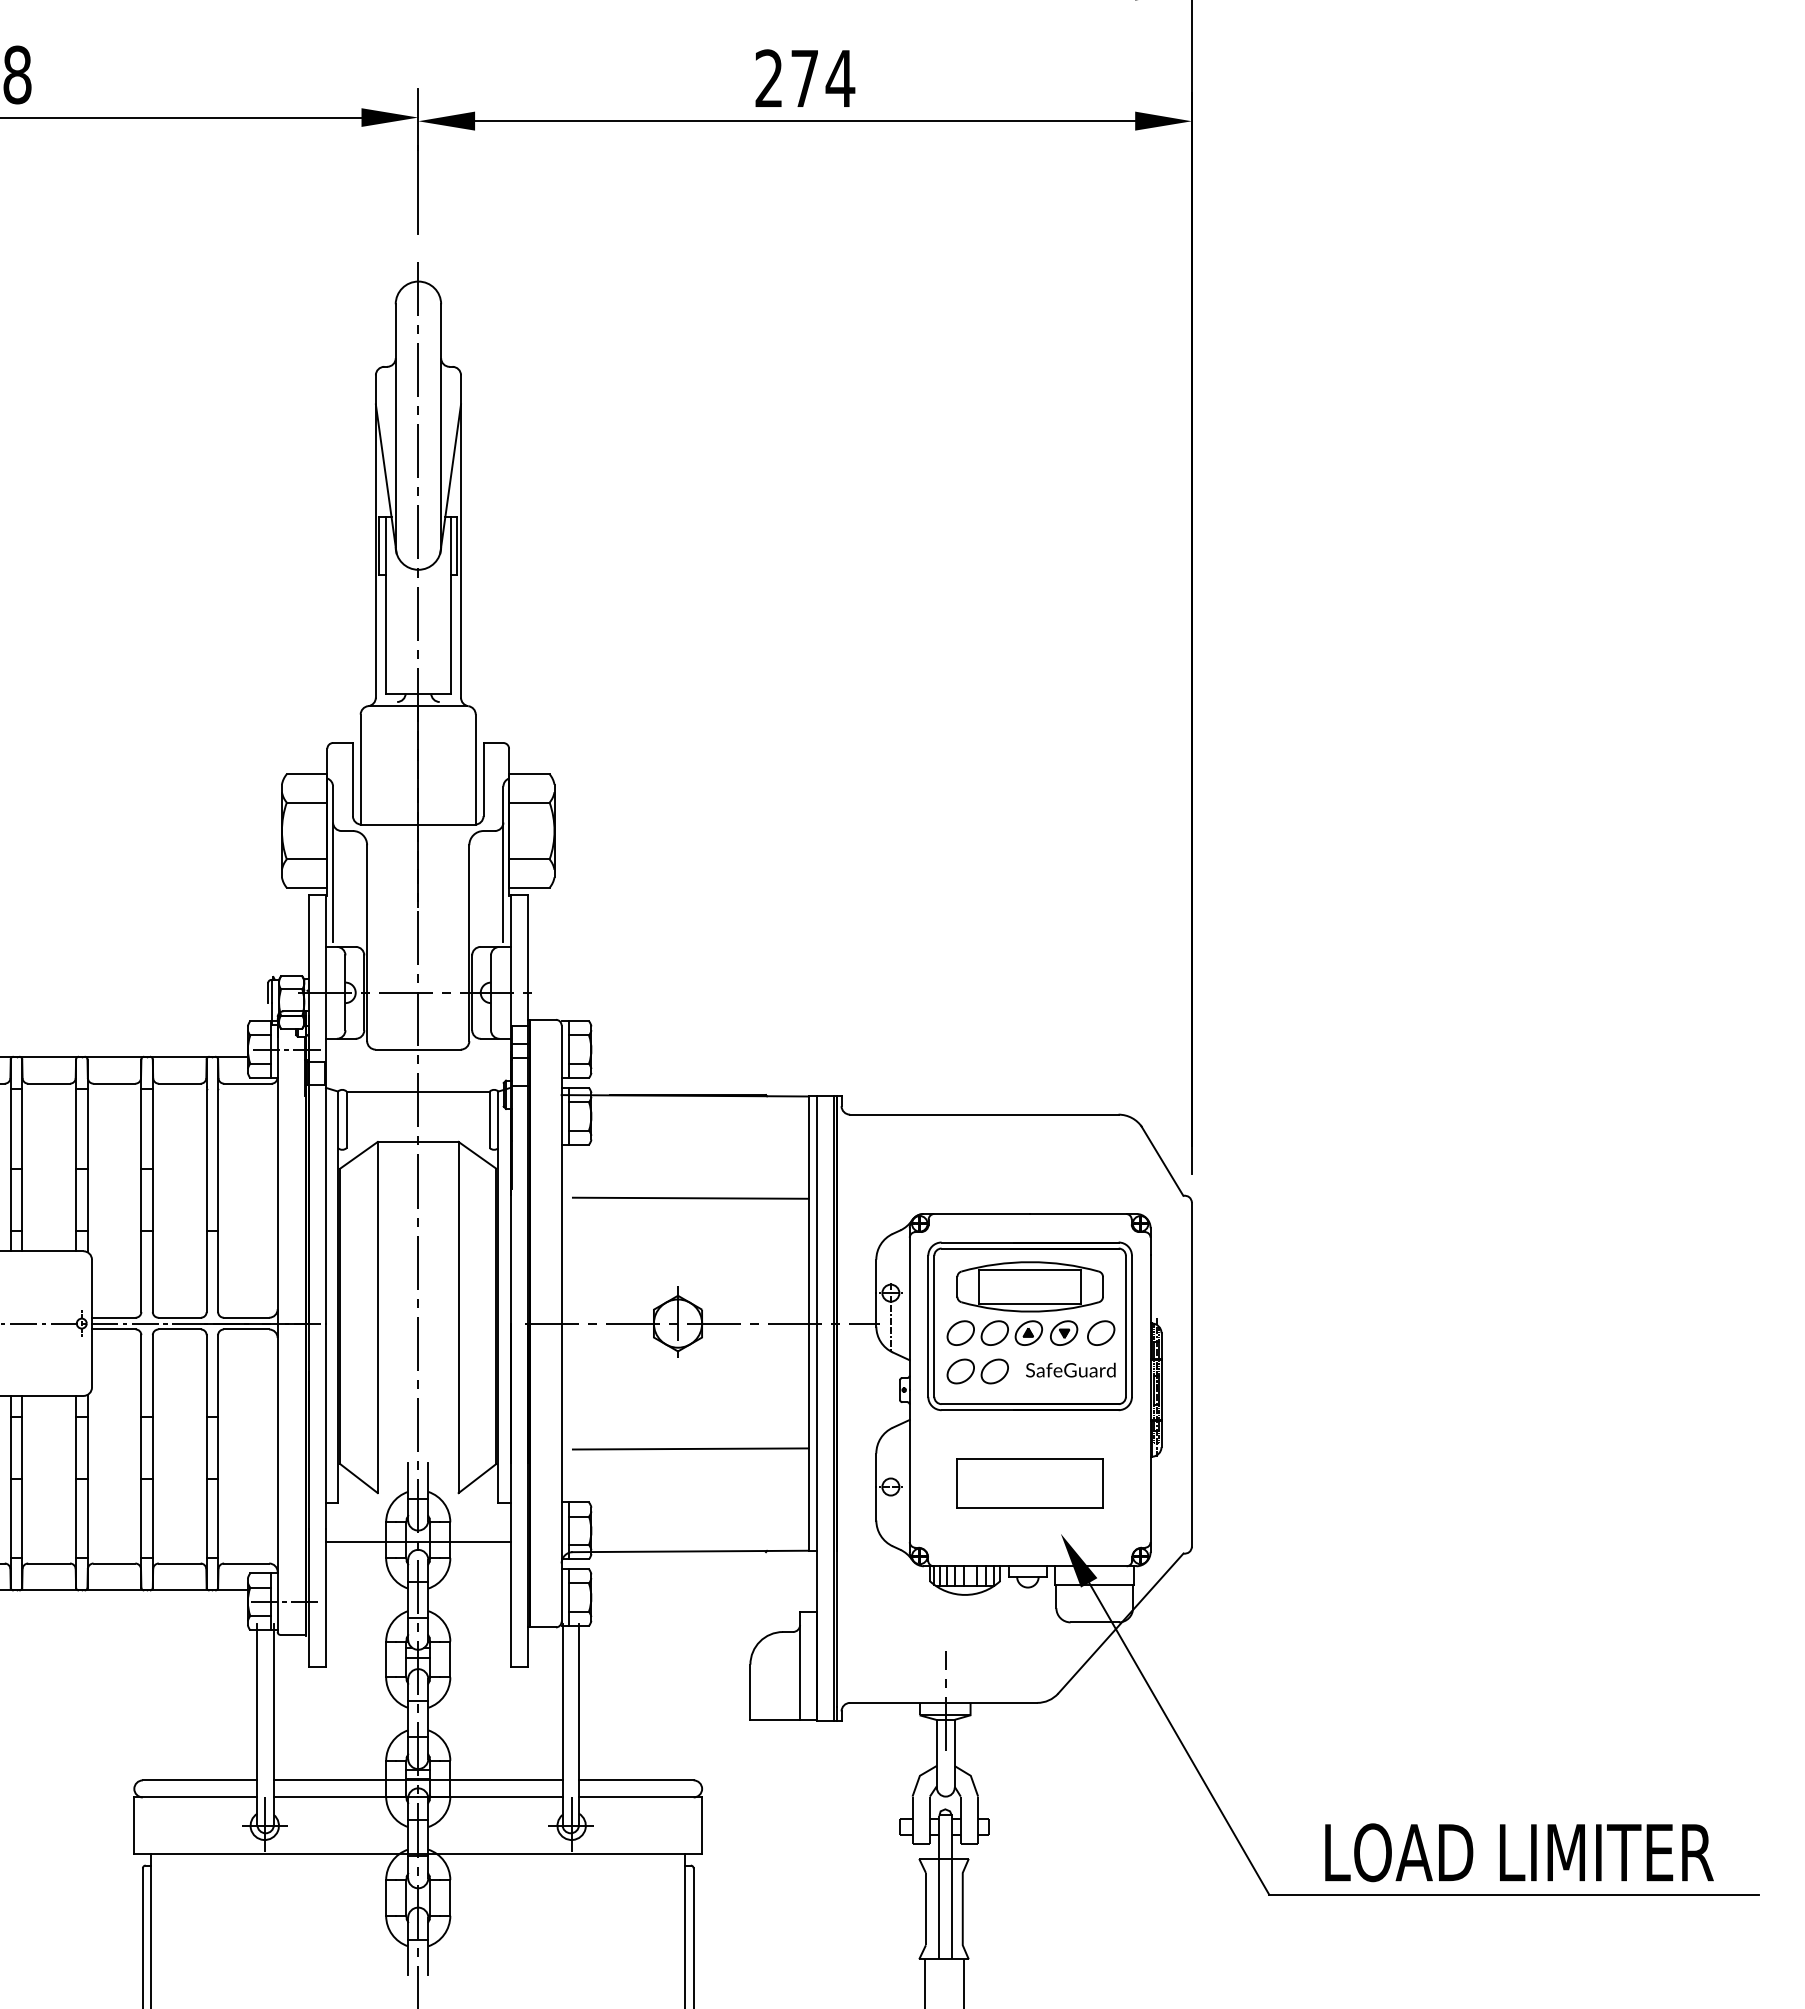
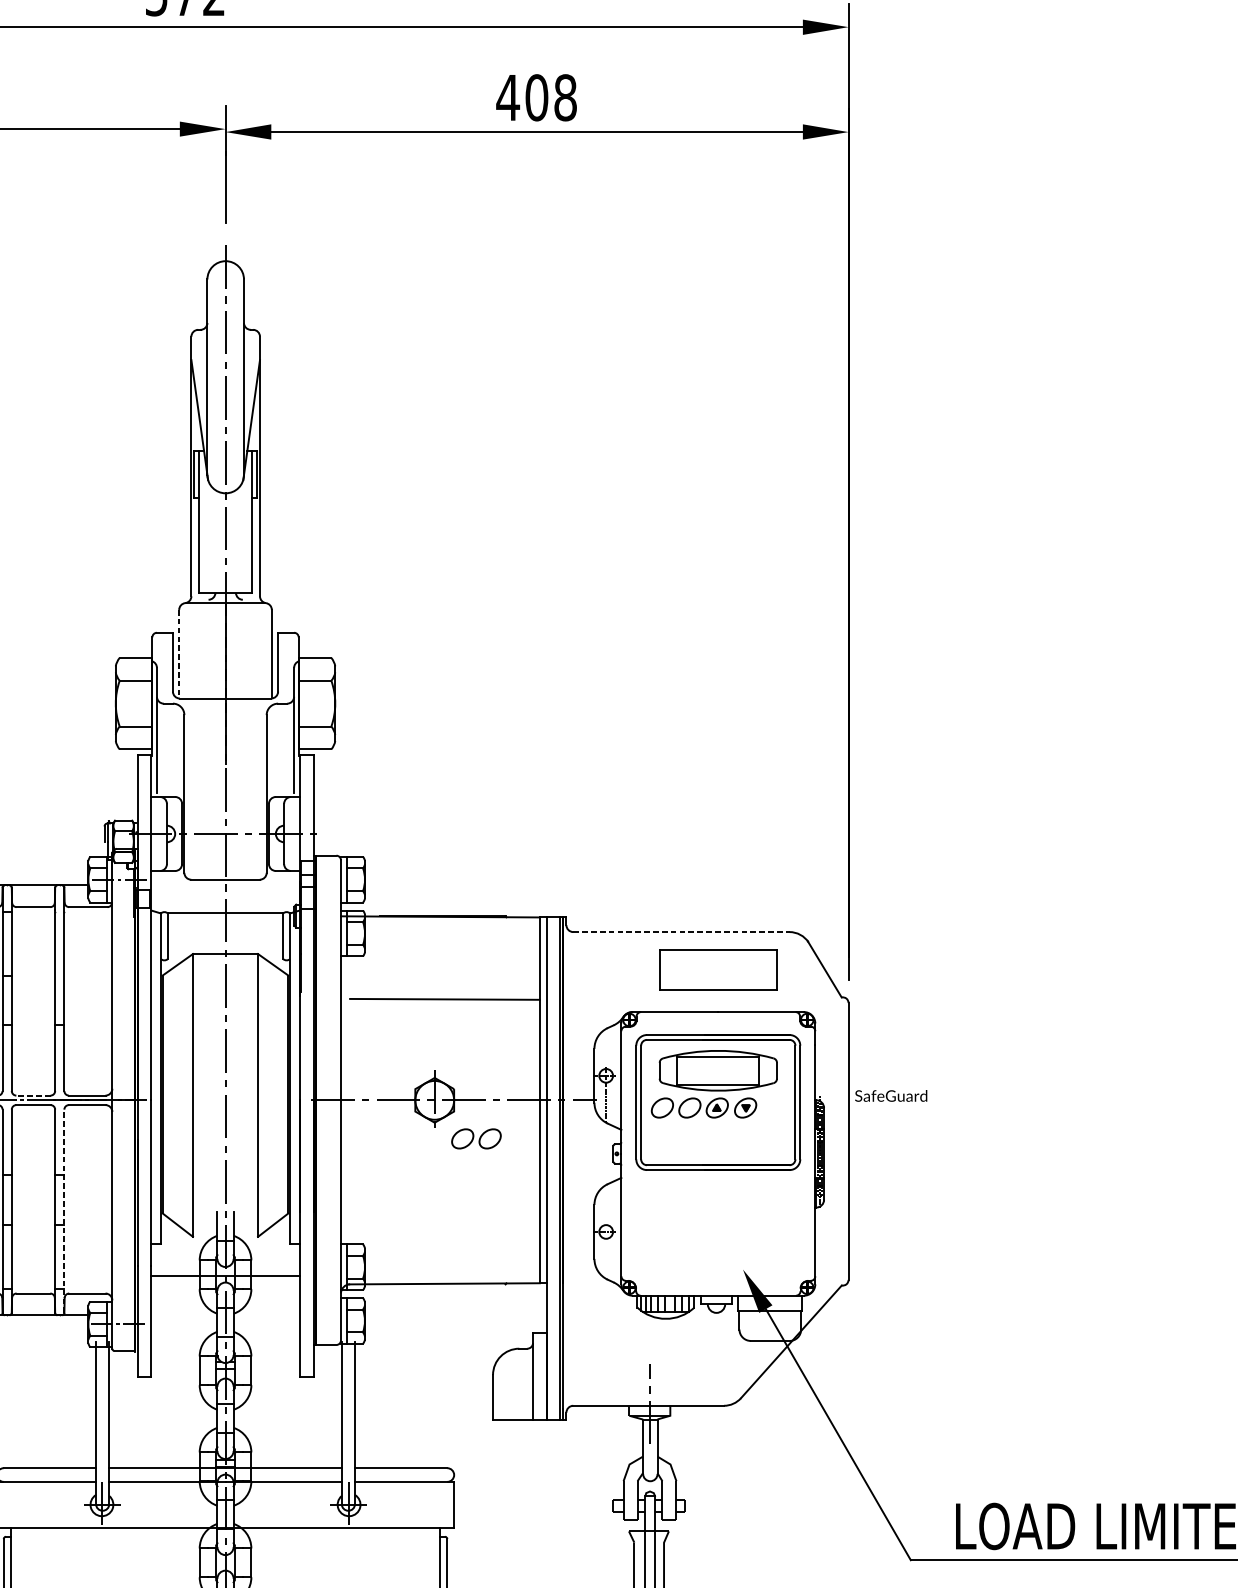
text: (804, 78) -> (536, 97), 274 -> 408
line: (360, 769) -> (179, 654), solid -> dashed
line: (984, 1114) -> (681, 931), solid -> dashed
line: (179, 1317) -> (33, 1095), solid -> dashed
part: (1101, 1332) -> (775, 1107), removed
text: (1070, 1369) -> (890, 1095), moved
part: (977, 1371) -> (476, 1138), moved
line: (690, 1448) -> (444, 1200), removed
line: (218, 1460) -> (64, 1210), solid -> dashed
part: (1029, 1483) -> (717, 969), moved

